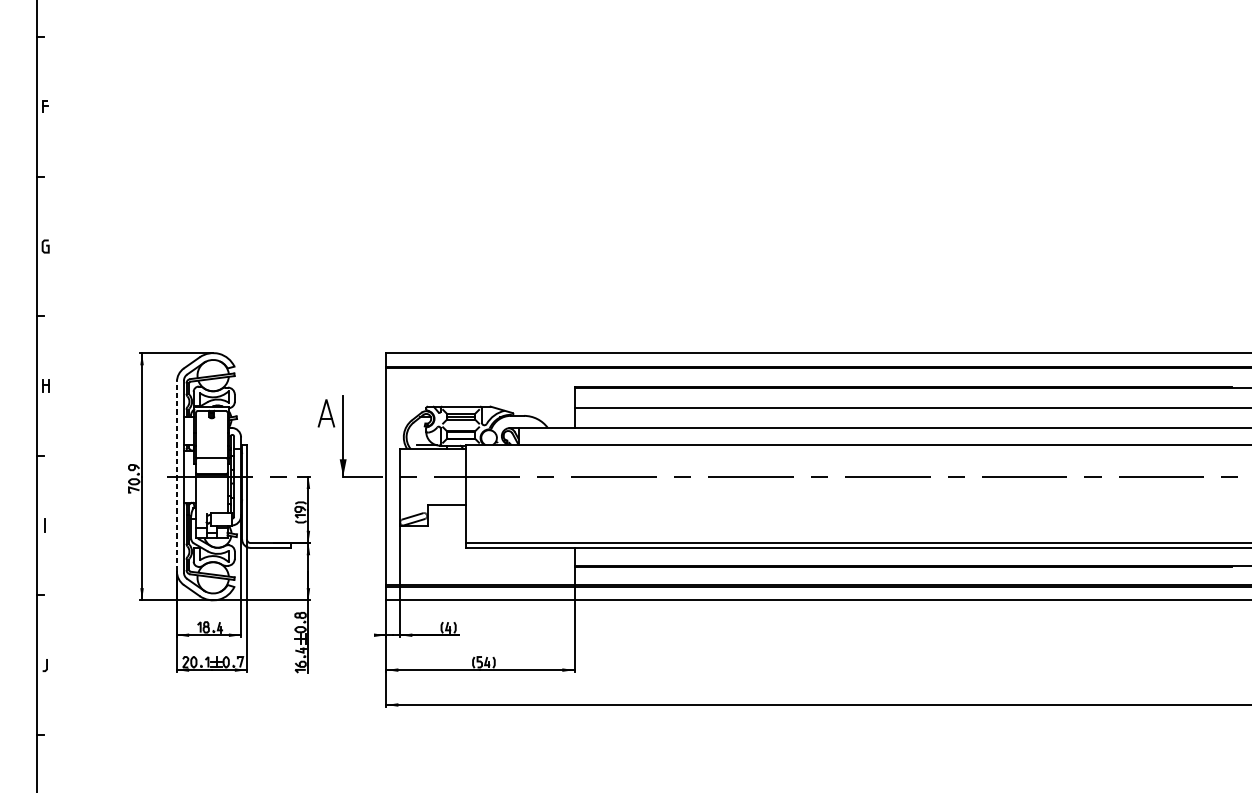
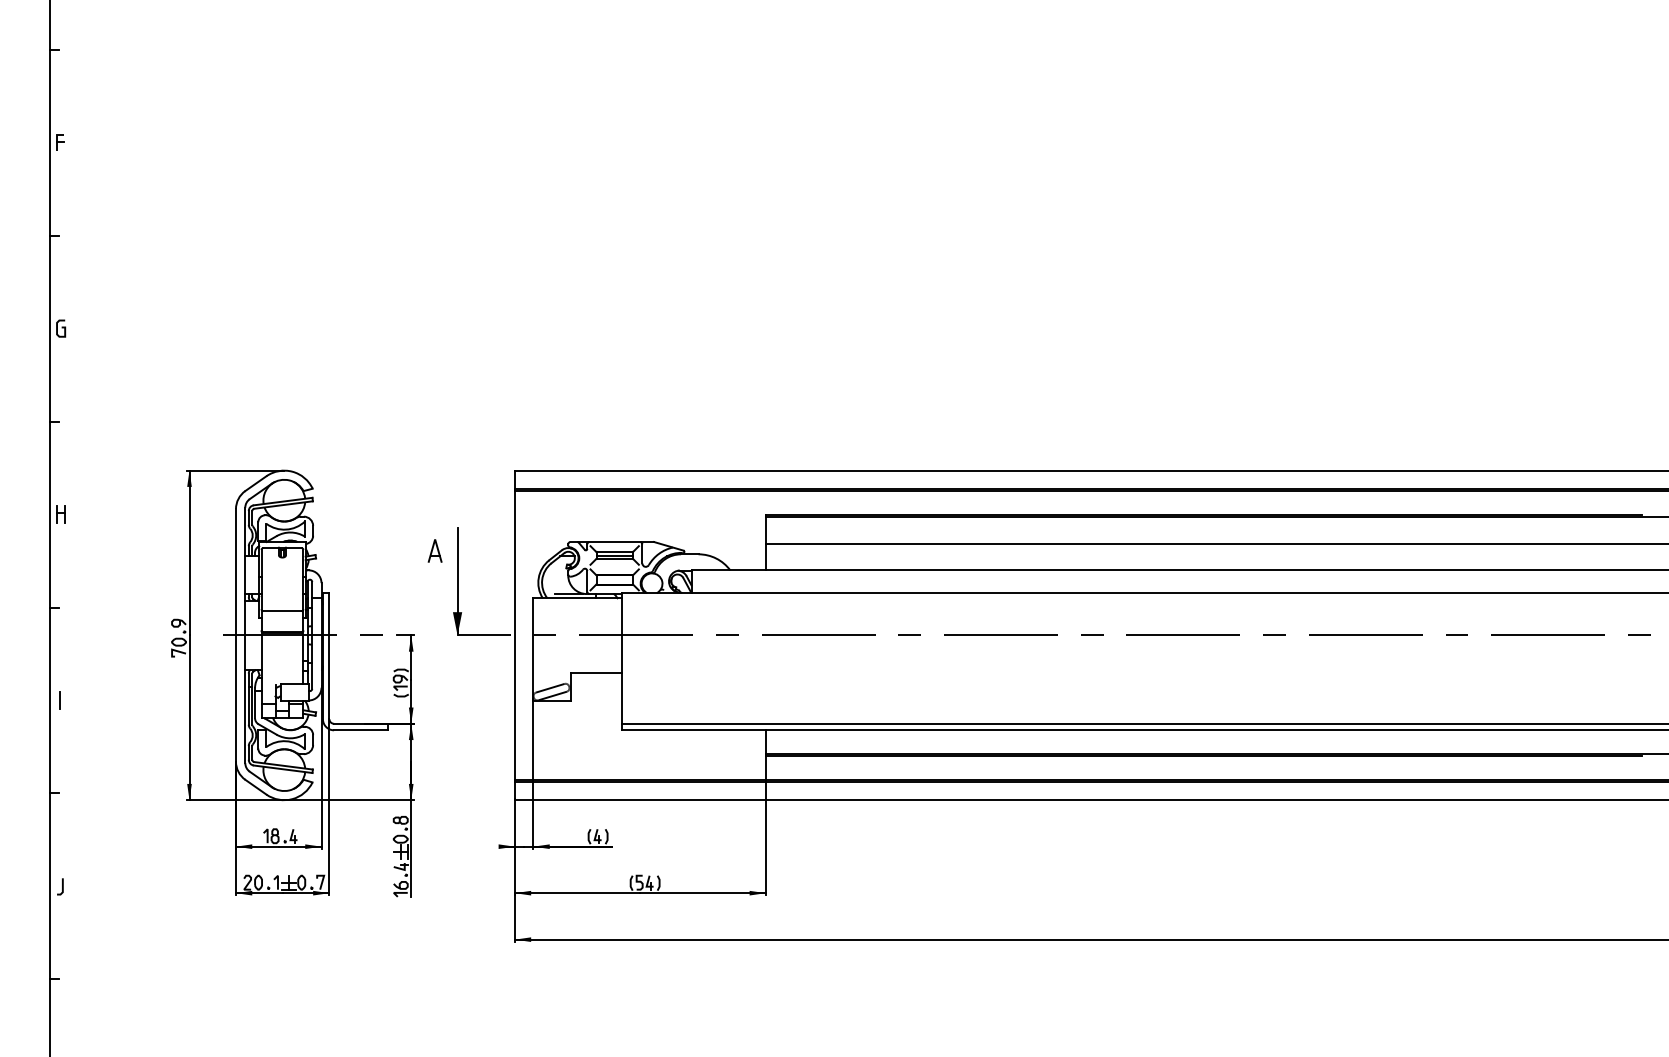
part: (325, 413) -> (434, 550), size x0.62
line: (176, 476) -> (235, 634), dashed -> solid

